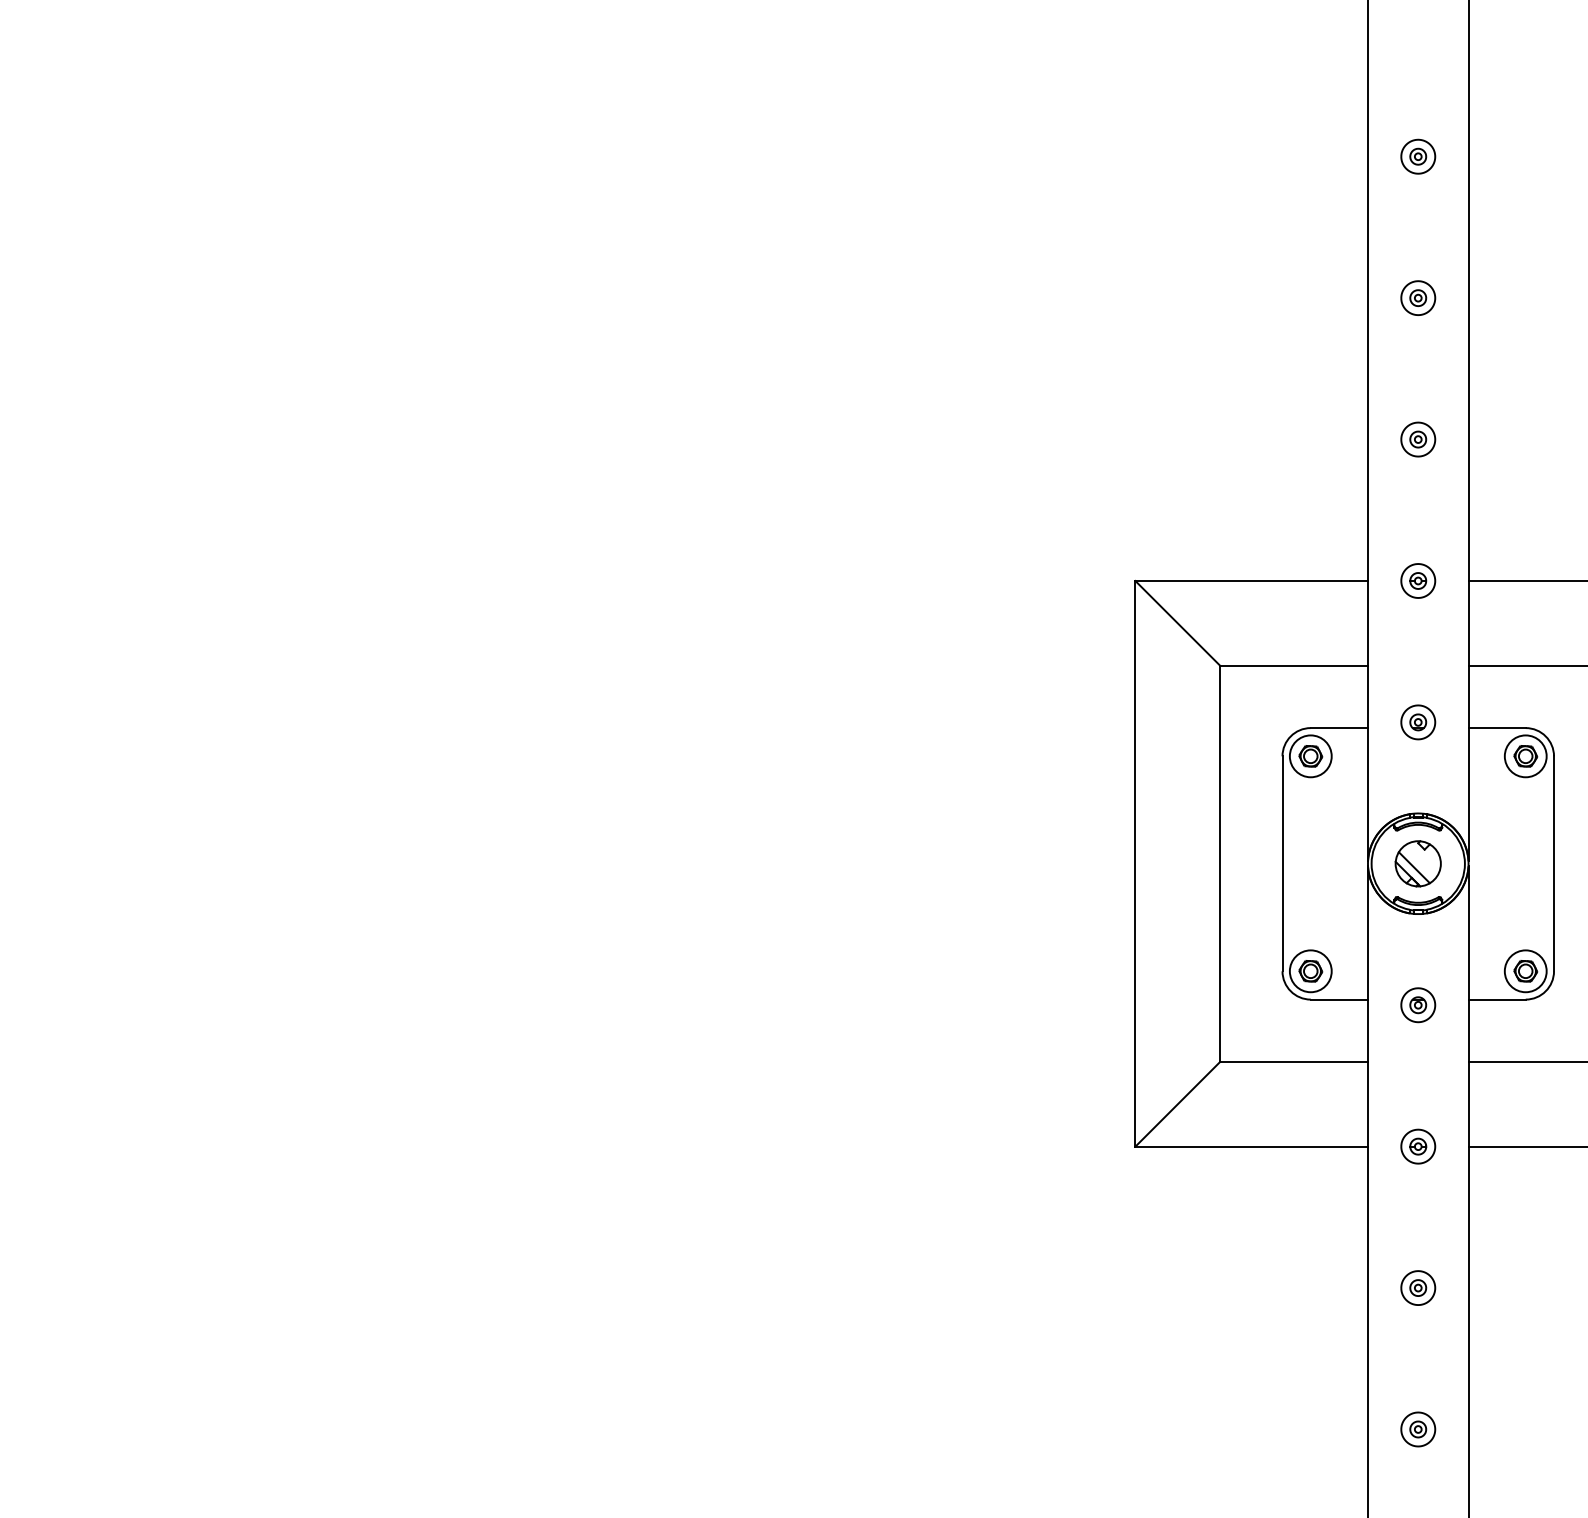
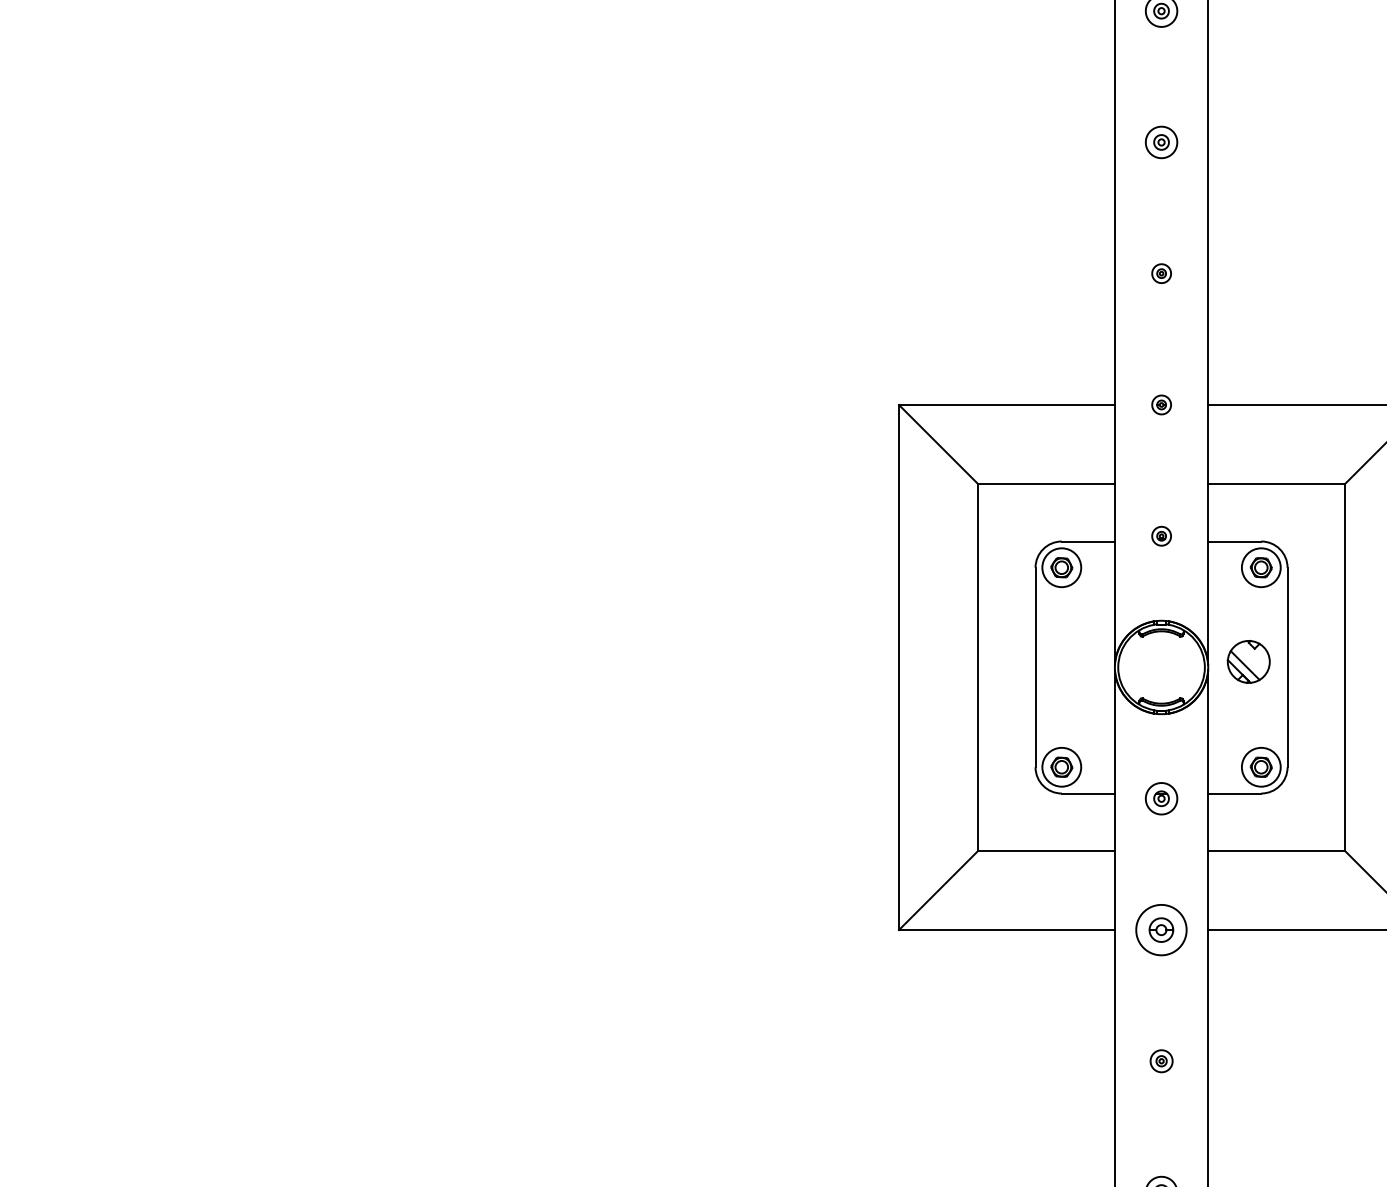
part: (1418, 439) -> (1161, 273), size x0.6
part: (1418, 580) -> (1161, 404), size x0.6
part: (1418, 722) -> (1161, 536), size x0.6
part: (1417, 863) -> (1248, 661), moved
part: (1418, 1146) -> (1161, 929), size x1.6
part: (1418, 1287) -> (1161, 1060), size x0.7

